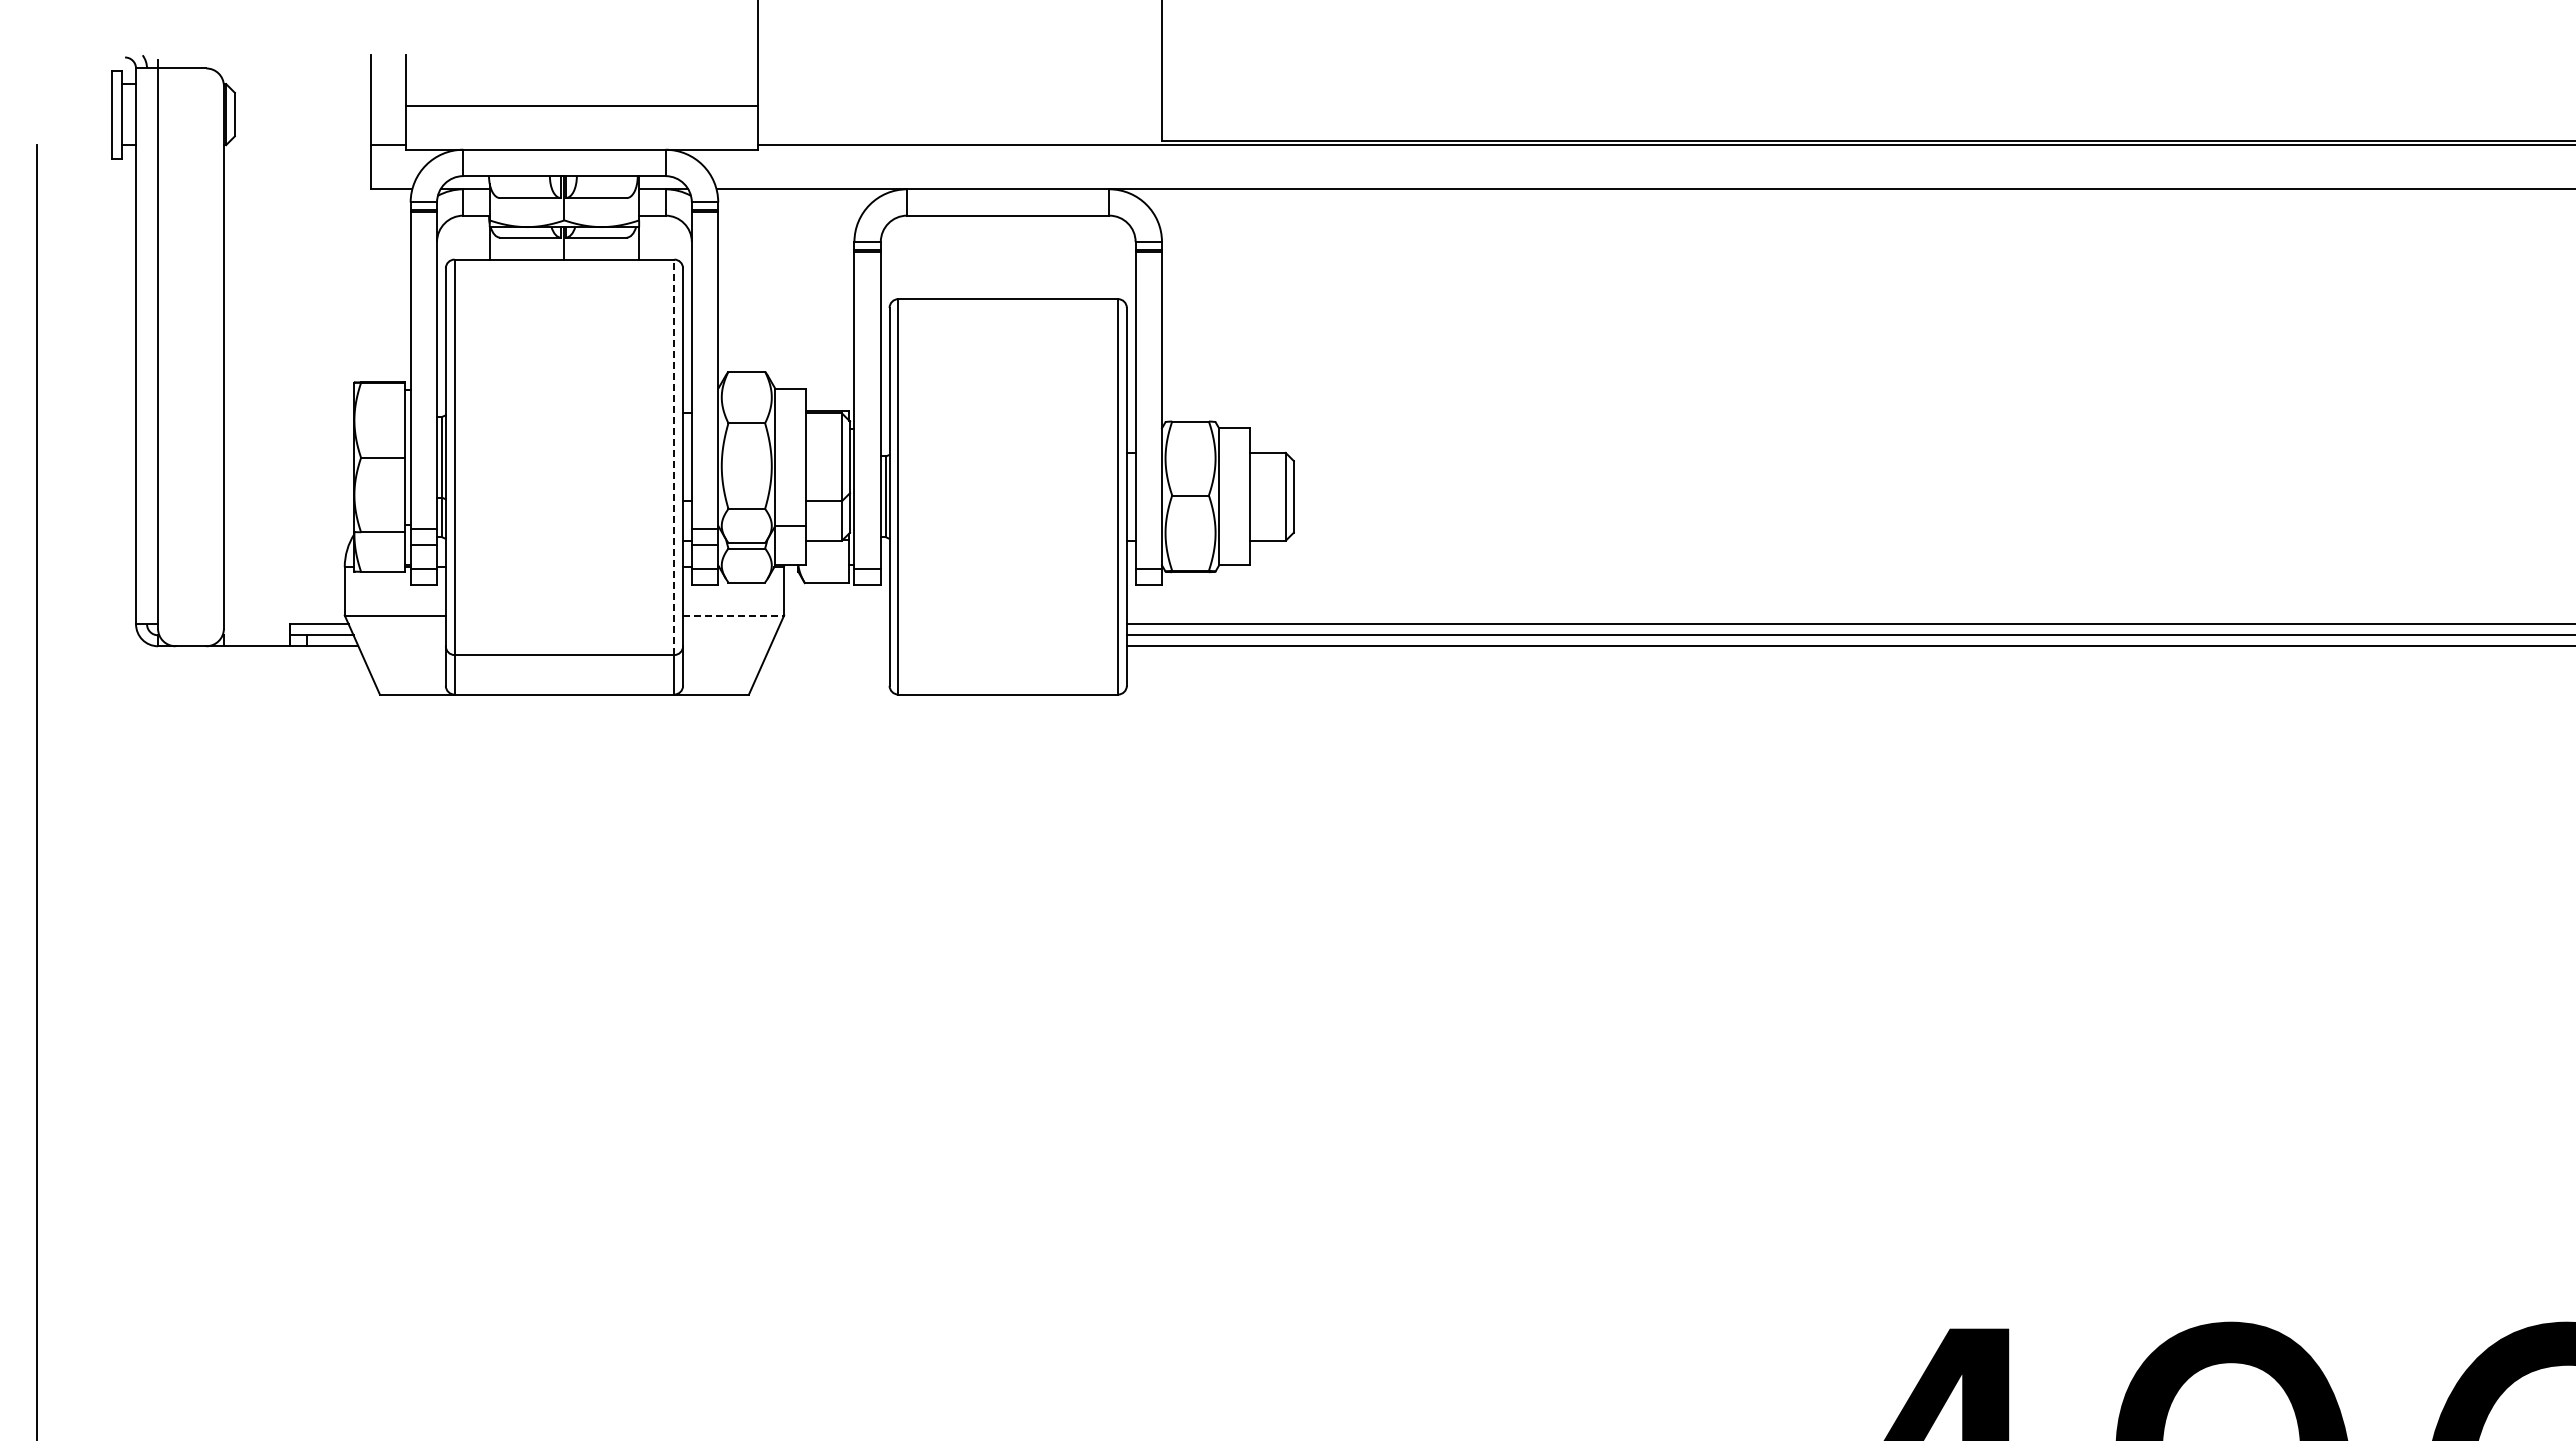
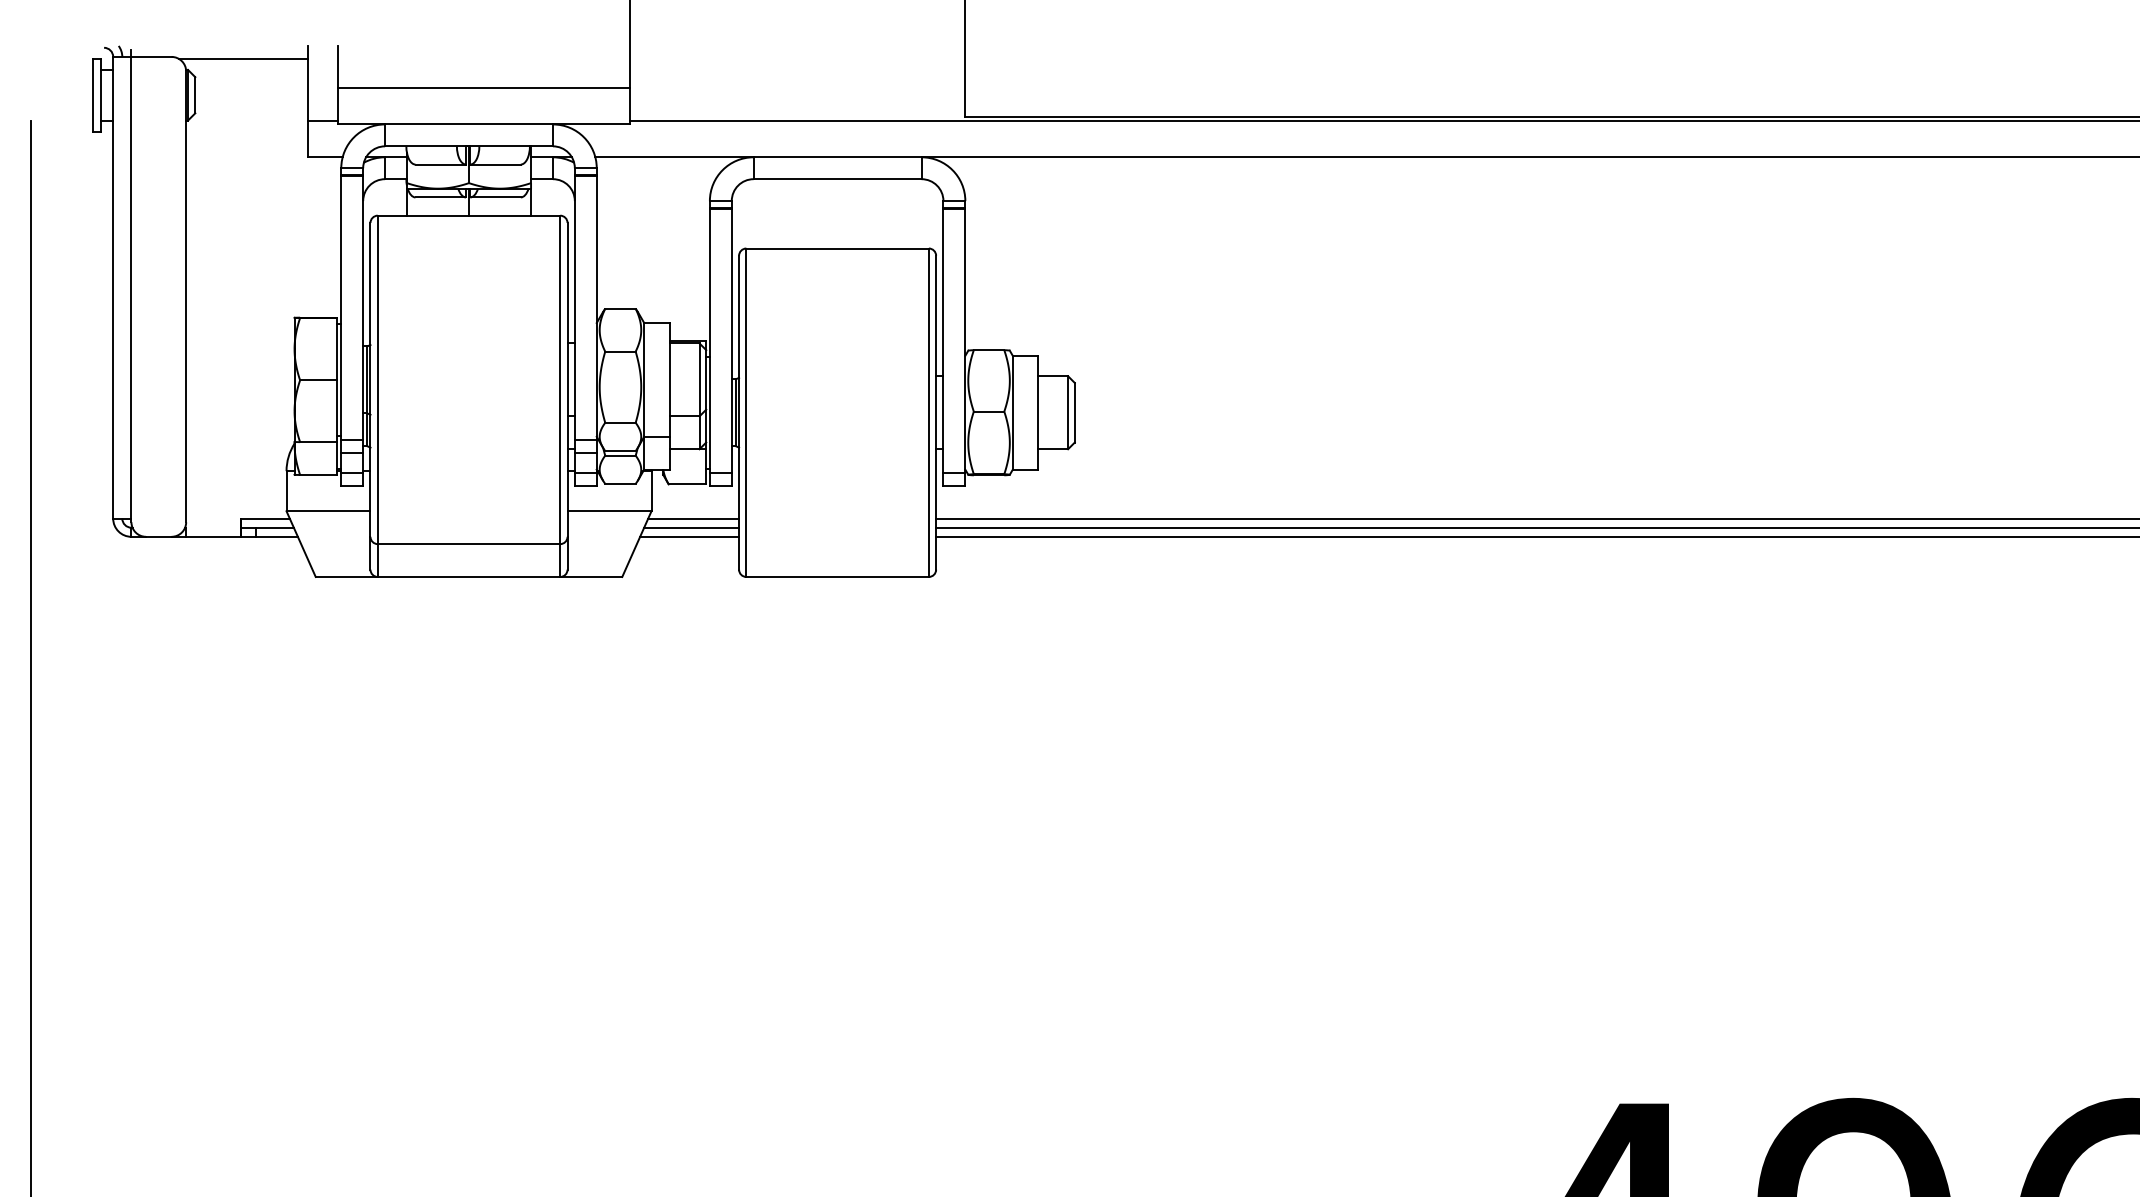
line: (292, 70) -> (243, 58), added
line: (674, 457) -> (560, 380), dashed -> solid
line: (733, 615) -> (609, 511), dashed -> solid
line: (834, 624) -> (693, 518), added
line: (832, 635) -> (691, 527), added
line: (829, 646) -> (689, 537), added

